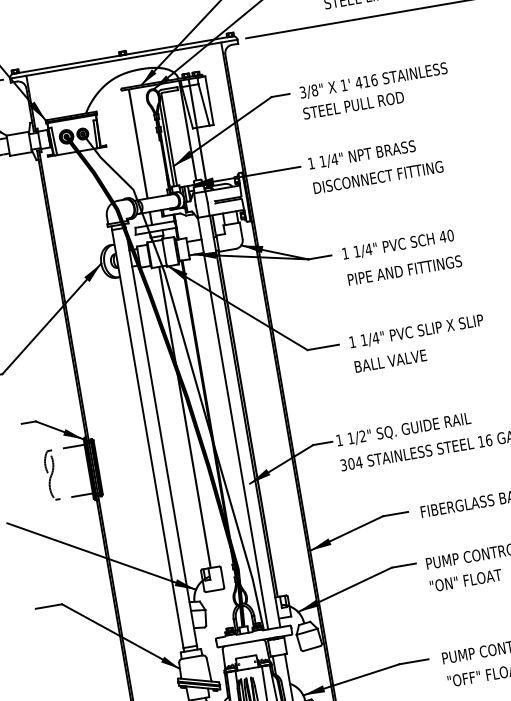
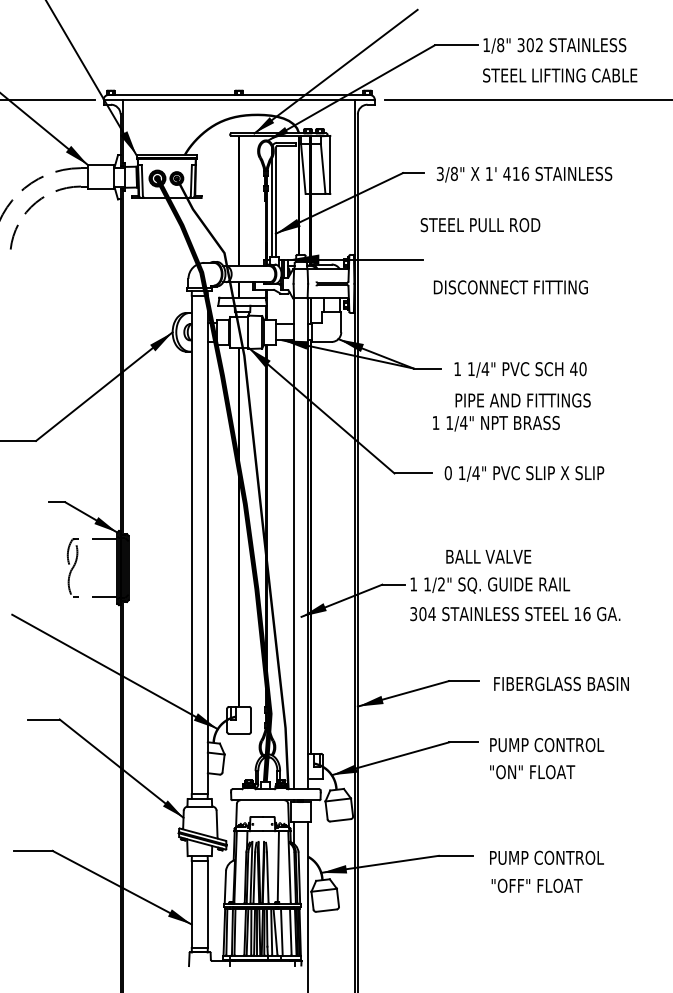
text: (353, 105) -> (480, 225), moved
text: (362, 155) -> (496, 423), moved
text: (351, 342) -> (447, 473), 1 -> 0
text: (390, 360) -> (488, 556), moved

